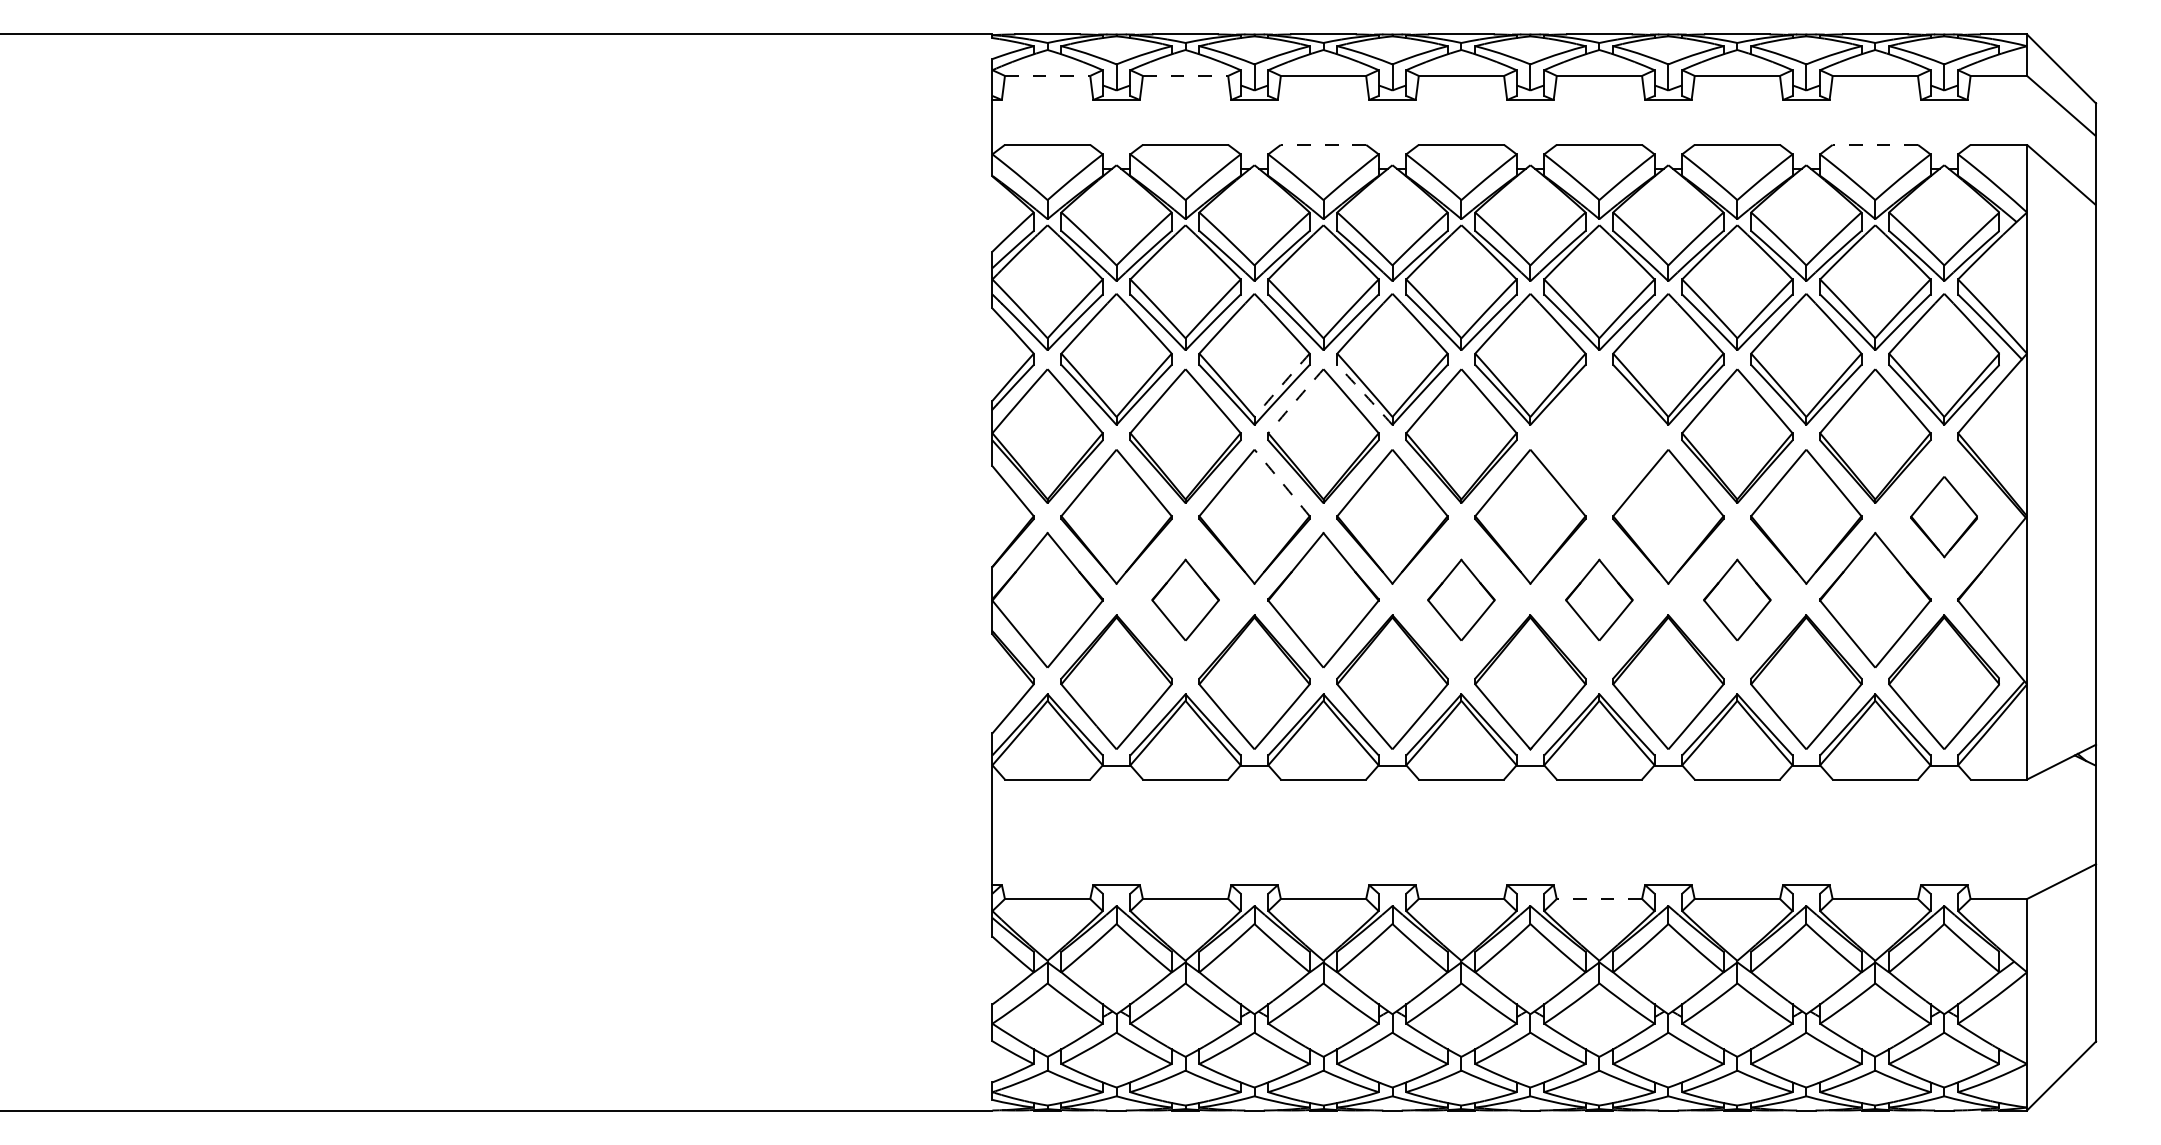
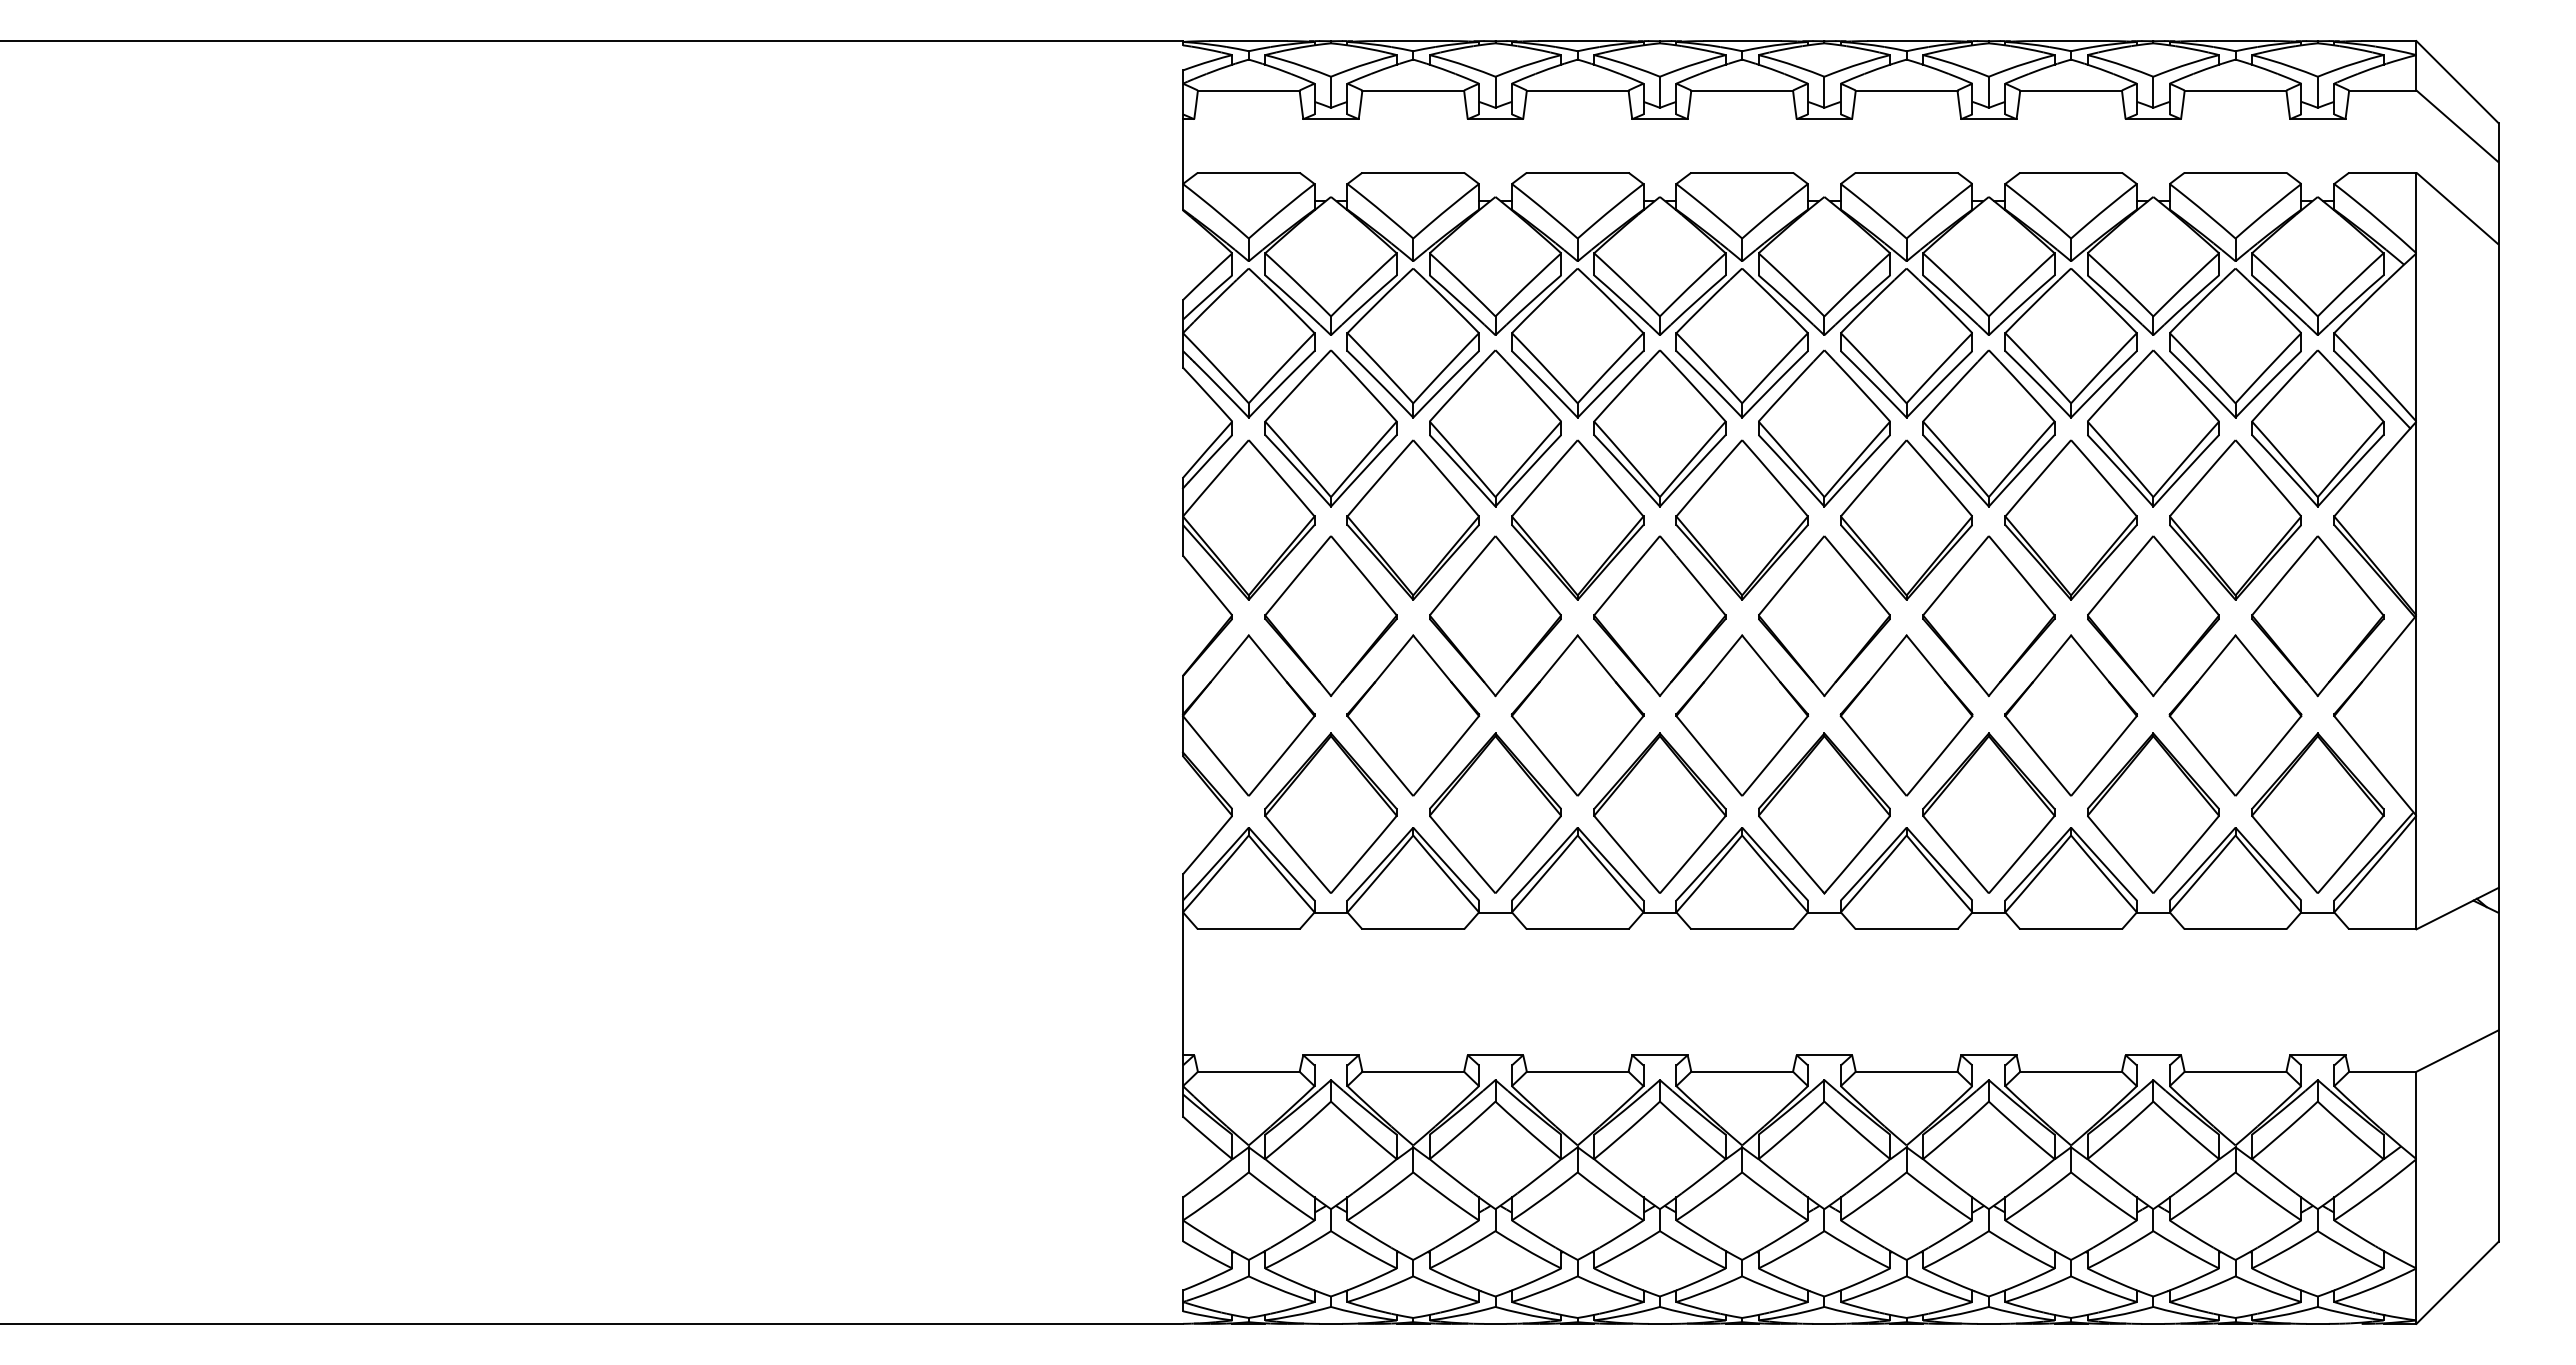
line: (1047, 75) -> (1248, 90), dashed -> solid
line: (1185, 75) -> (1413, 90), dashed -> solid
line: (1323, 144) -> (1577, 172), dashed -> solid
line: (1875, 144) -> (2235, 172), dashed -> solid
arc: (1282, 385) -> (1528, 459), dashed -> solid
arc: (1365, 394) -> (1627, 470), dashed -> solid
arc: (1295, 401) -> (1544, 478), dashed -> solid
part: (1599, 435) -> (1906, 519), added
arc: (1282, 482) -> (1528, 575), dashed -> solid
part: (1944, 517) -> (2317, 616), size x1.67
part: (1185, 600) -> (1413, 715), size x1.67
part: (1460, 600) -> (1741, 715), size x1.67
part: (1599, 600) -> (1906, 715), size x1.67
part: (1736, 600) -> (2070, 715), size x1.67
line: (1599, 898) -> (1906, 1071), dashed -> solid

